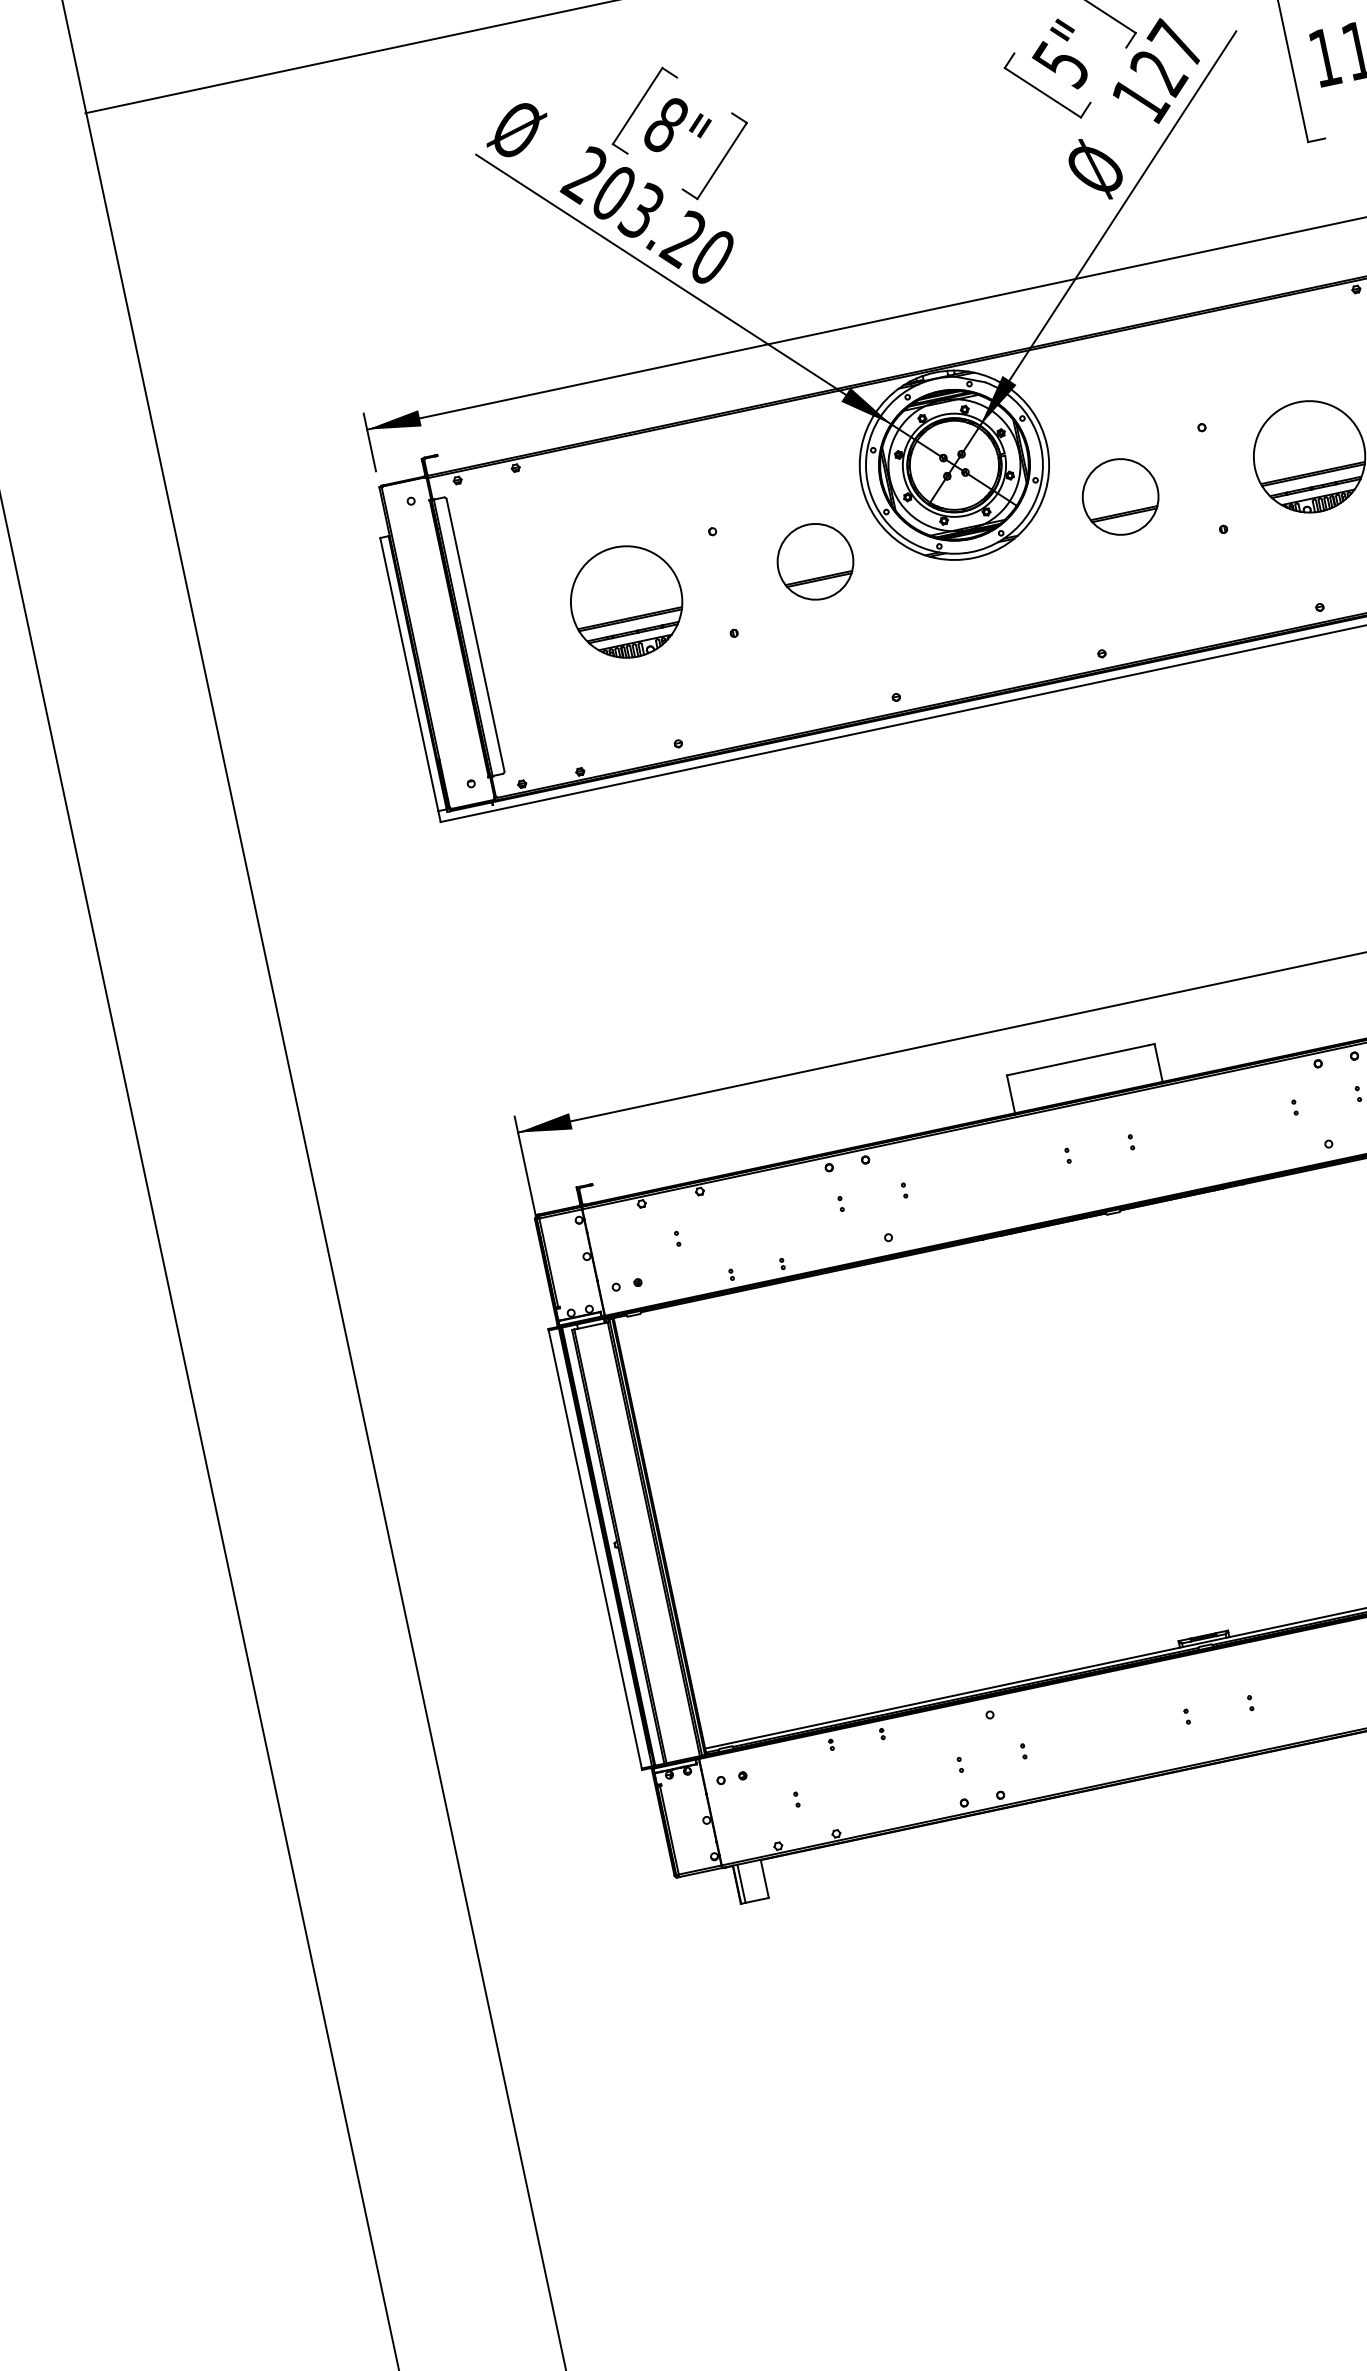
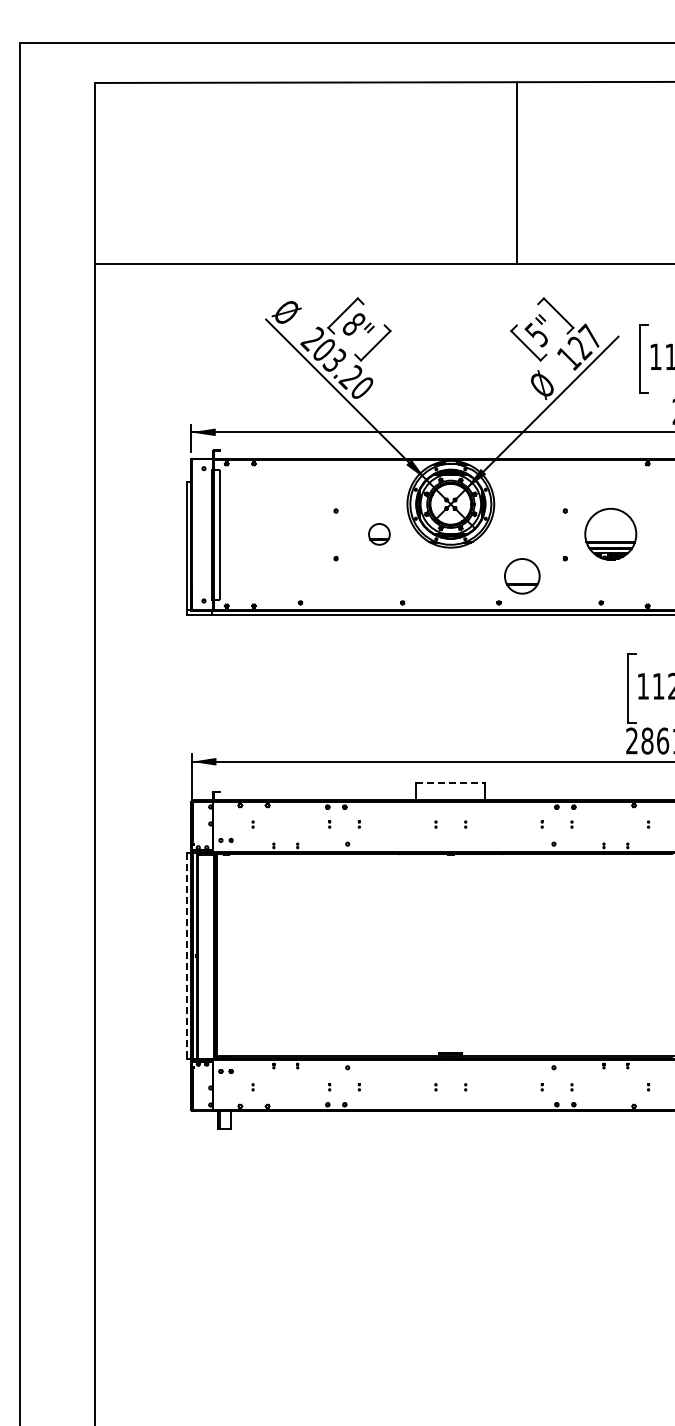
part: (1121, 497) -> (522, 576), moved
part: (815, 562) -> (379, 534), size x0.6
part: (625, 600) -> (290, 533), removed
line: (1079, 1059) -> (450, 782), solid -> dashed
line: (594, 1548) -> (186, 955), solid -> dashed

